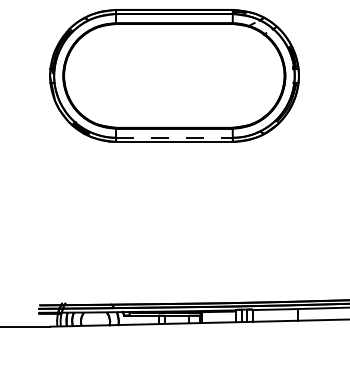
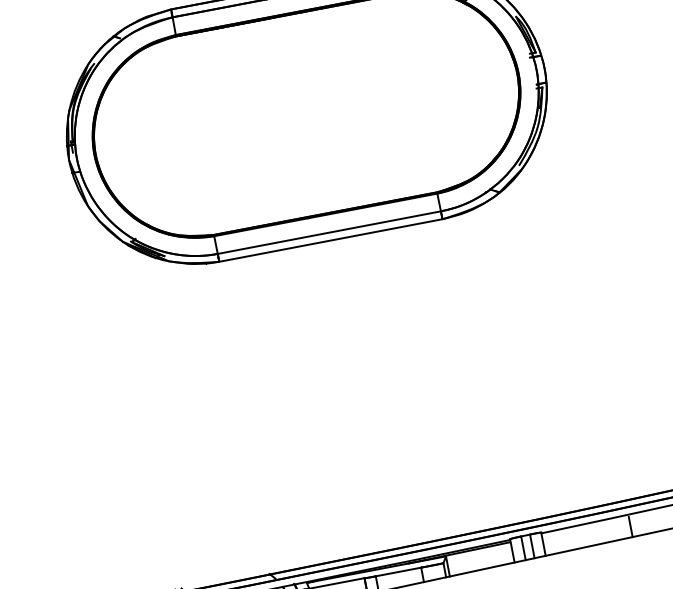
line: (174, 137) -> (329, 232), dashed -> solid

